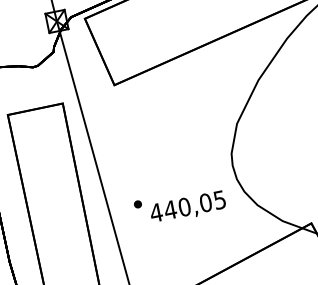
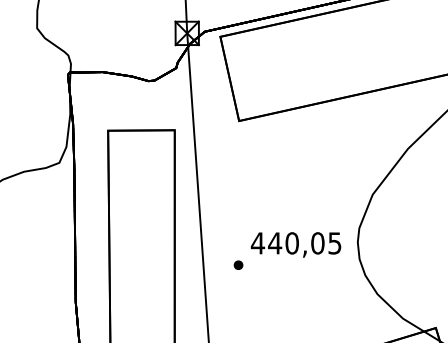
text: (187, 207) -> (295, 244), moved

